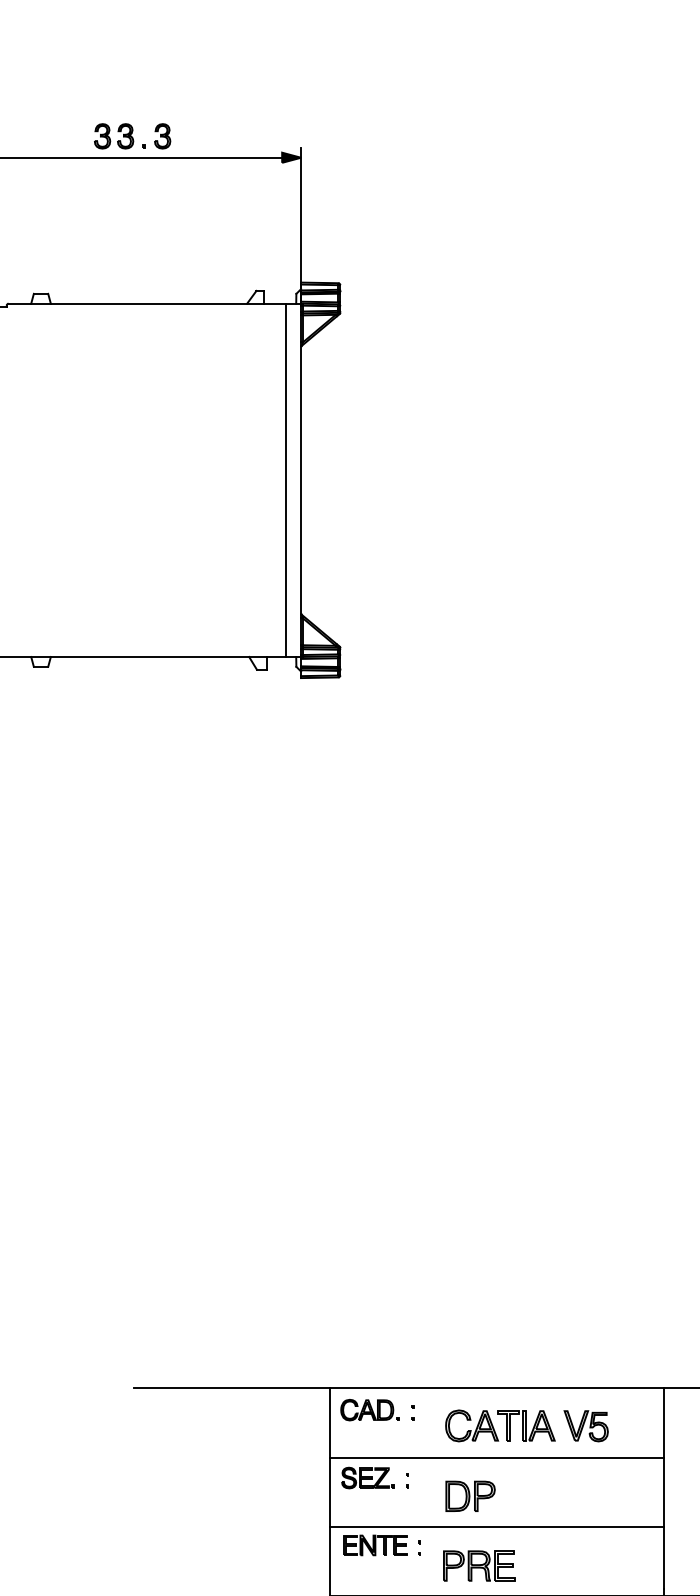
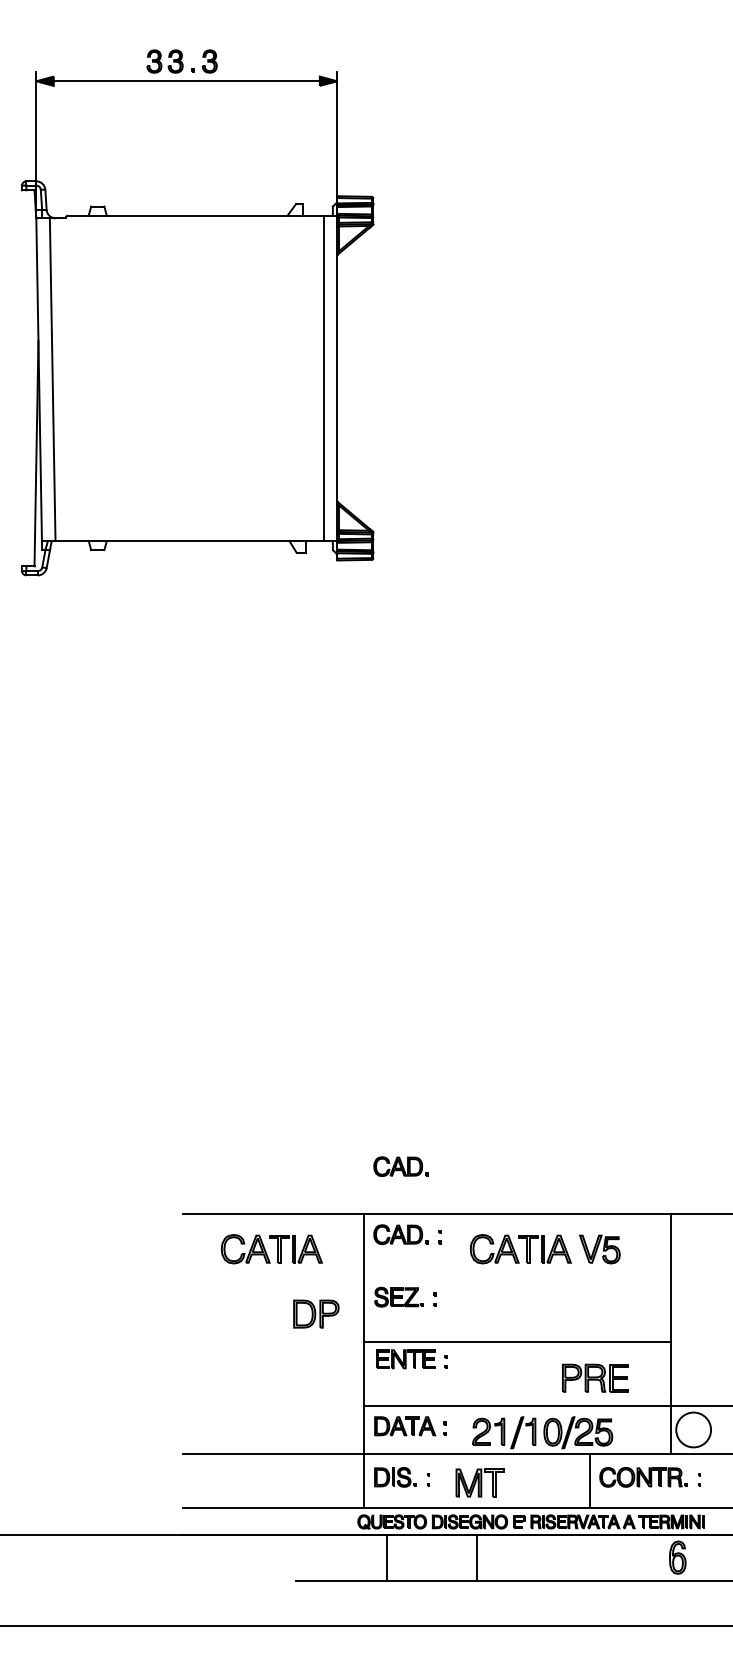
part: (369, 1336) -> (400, 1166), added
part: (229, 1426) -> (271, 1249), added
line: (496, 1457) -> (517, 1278), removed
part: (470, 1495) -> (316, 1313), moved
part: (479, 1565) -> (595, 1377), moved

